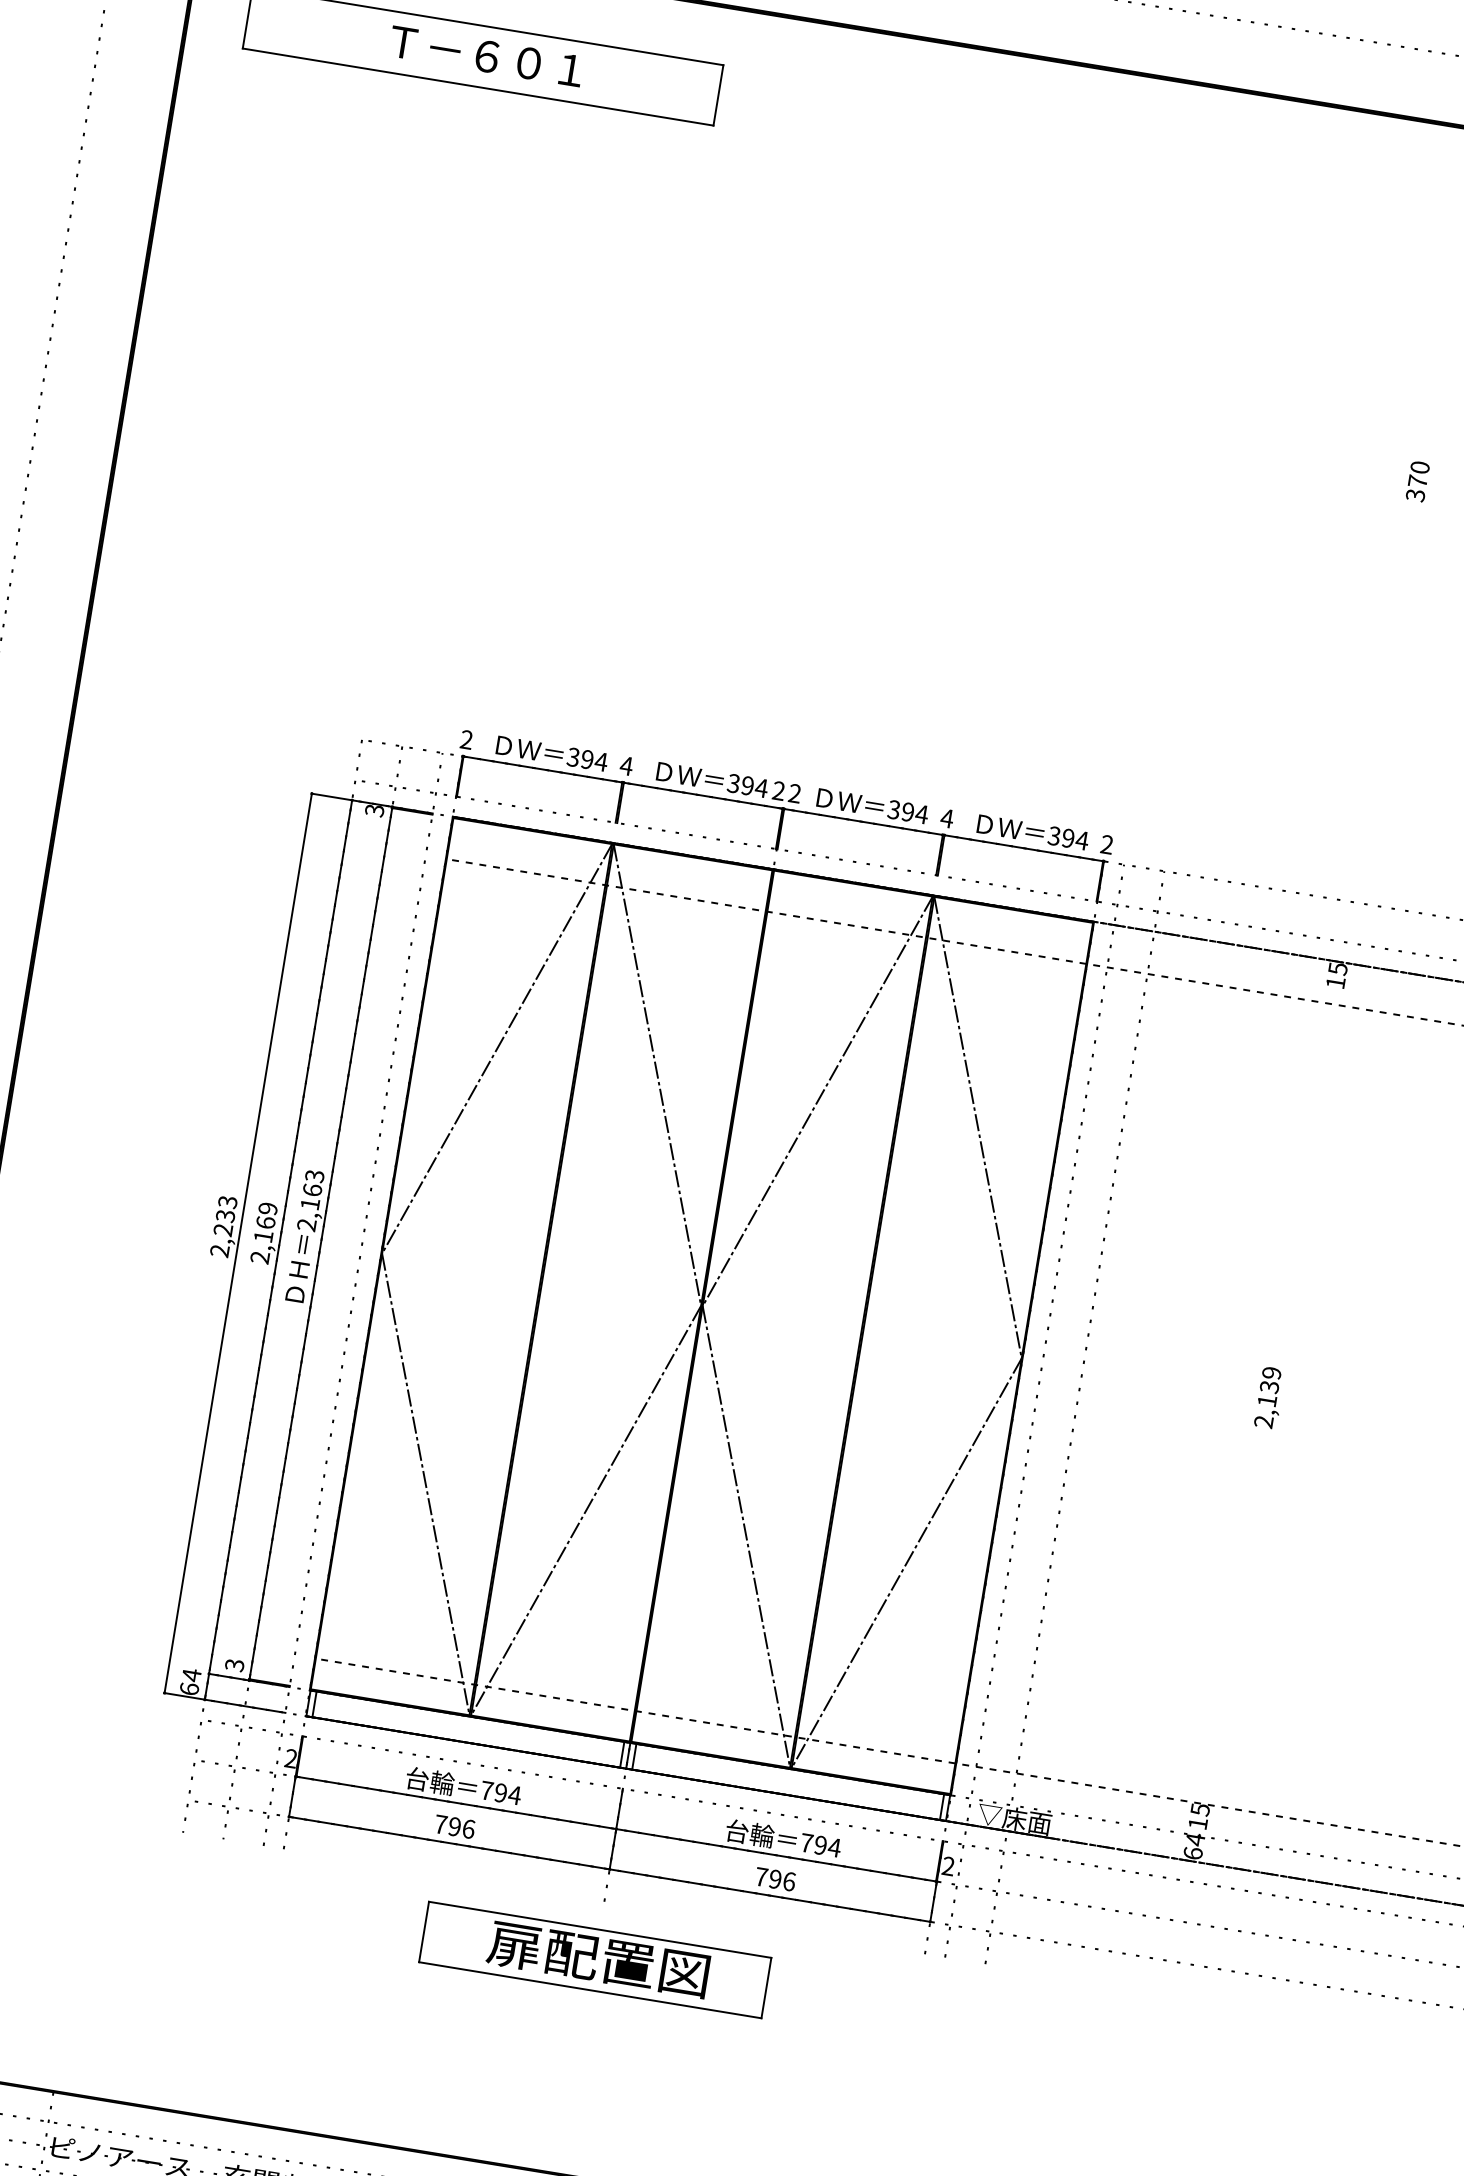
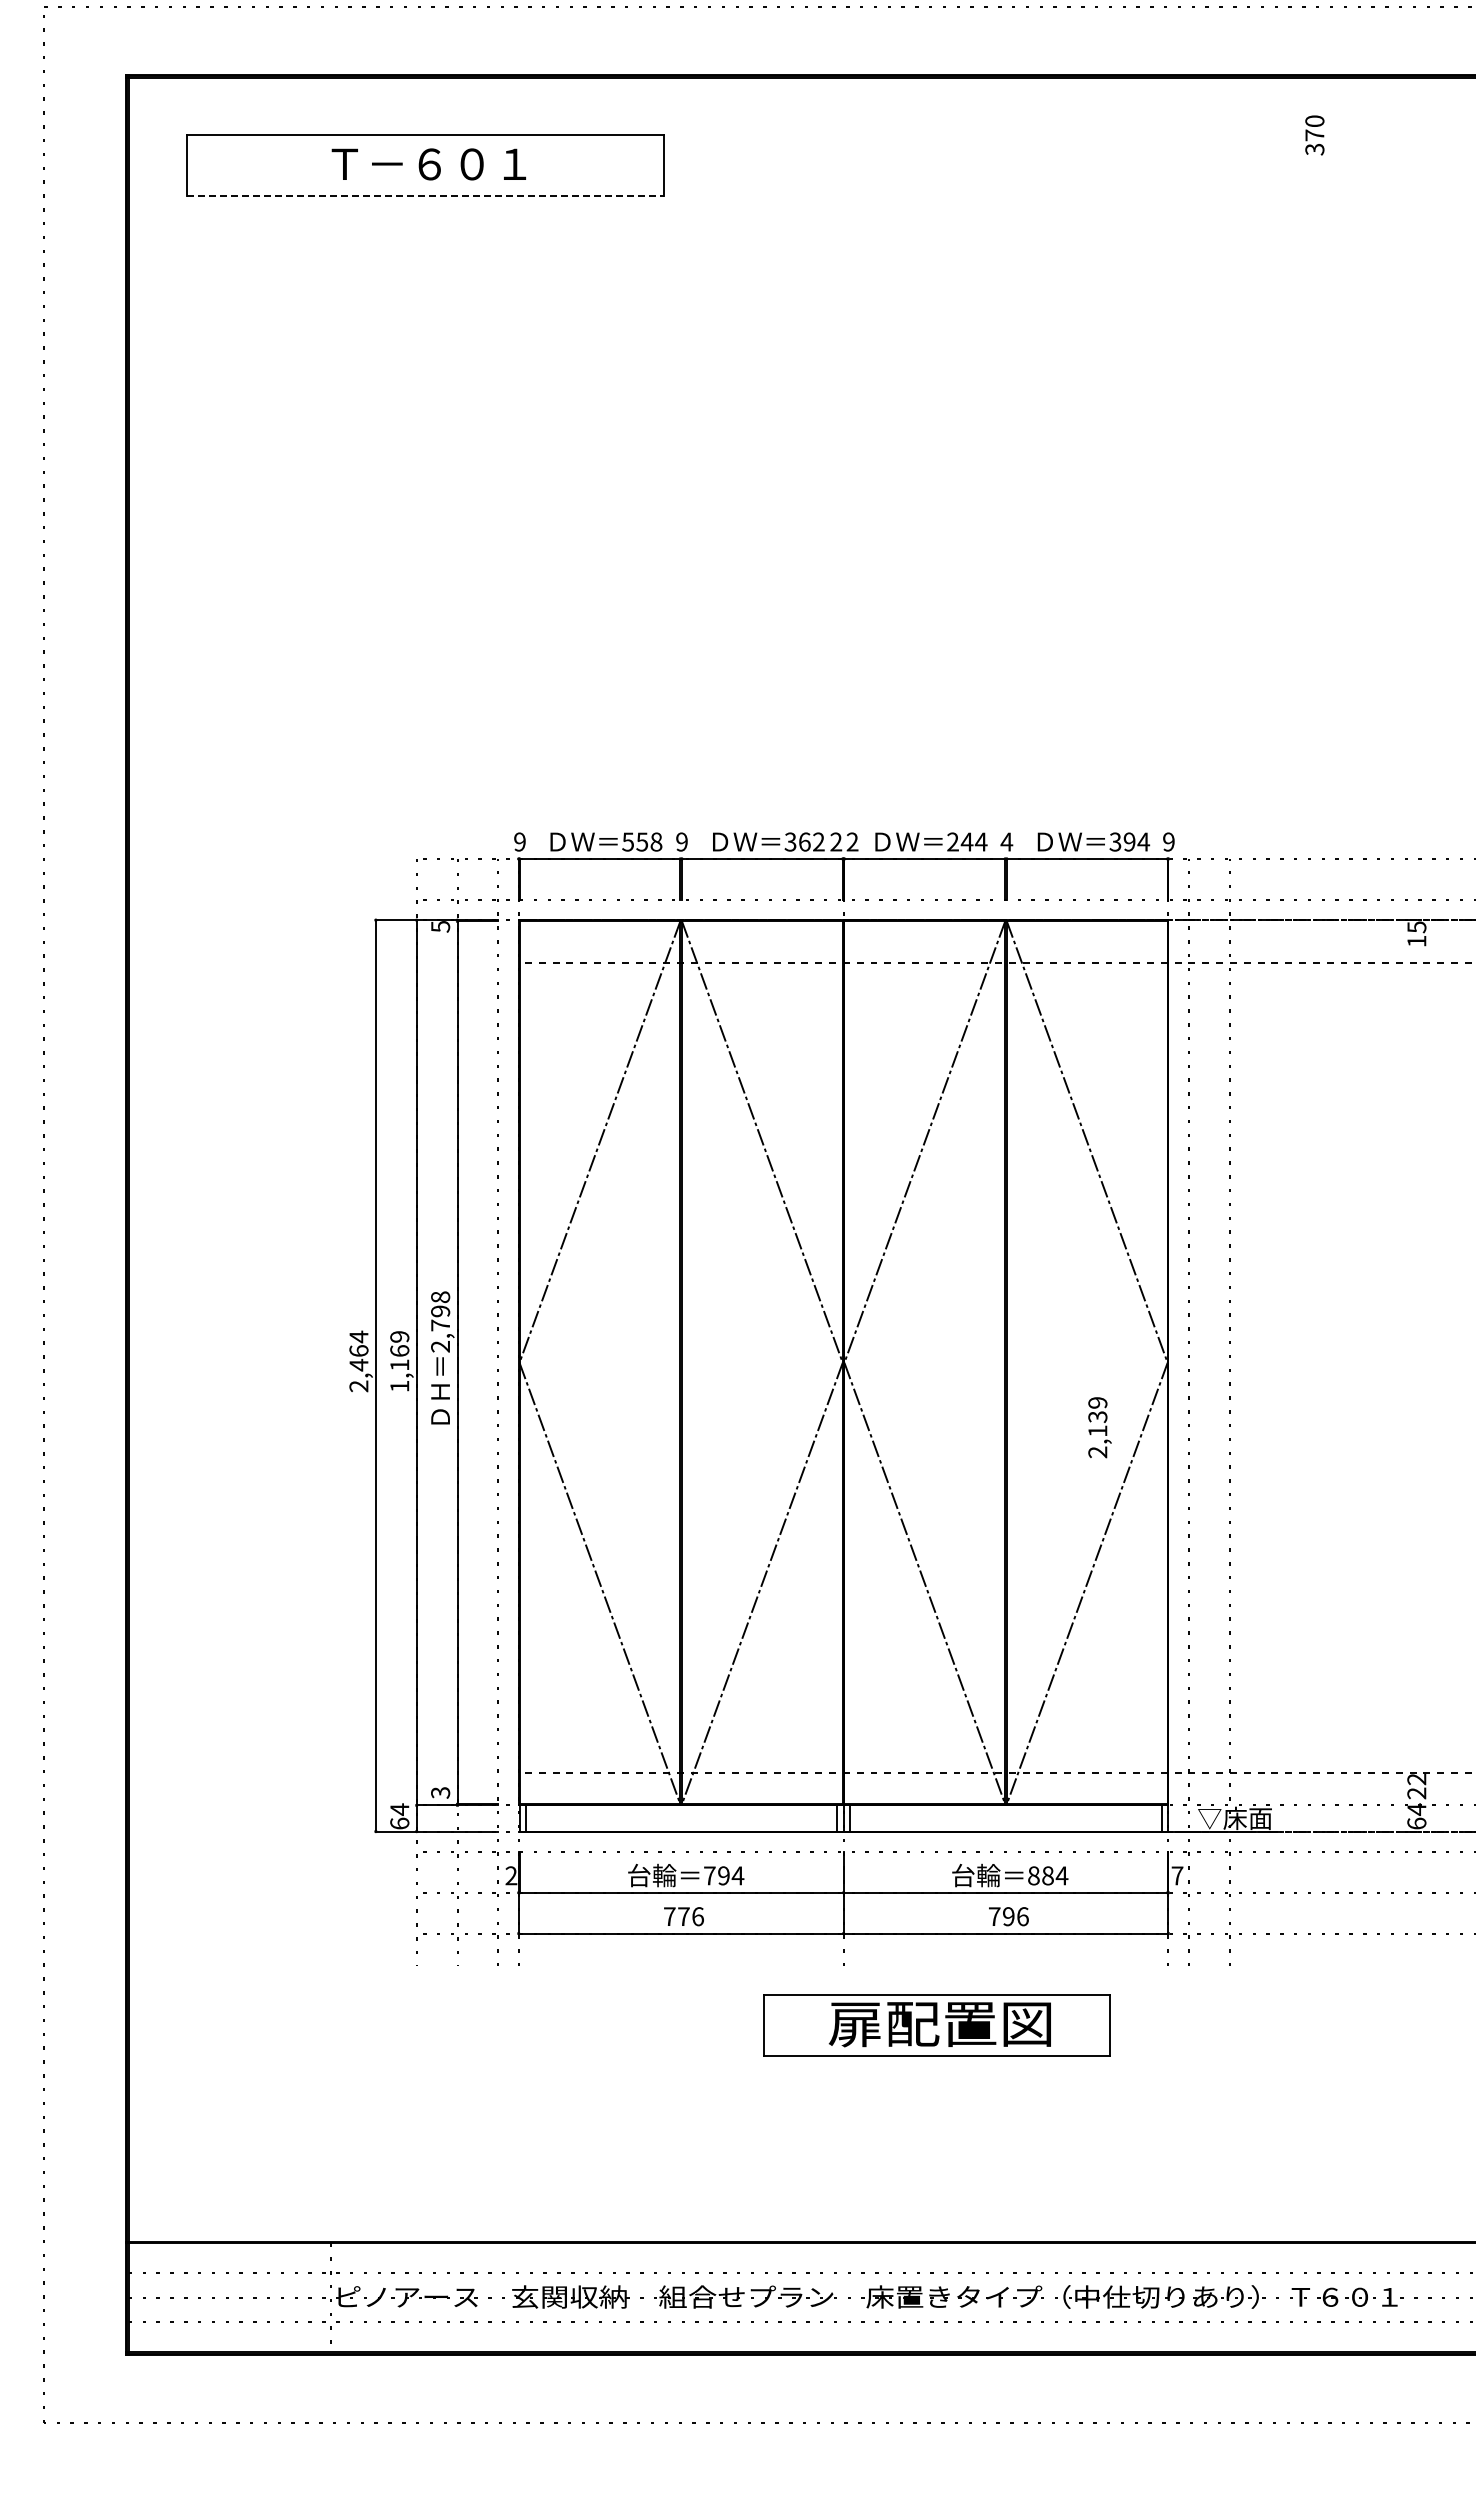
line: (478, 86) -> (426, 195), solid -> dashed
text: (1417, 481) -> (1314, 135), moved
text: (466, 739) -> (519, 841), 2 -> 9
text: (587, 759) -> (642, 841), 394 -> 558
text: (626, 765) -> (681, 841), 4 -> 9
text: (755, 786) -> (812, 841), 394 -> 362
text: (374, 810) -> (440, 926), 3 -> 5
text: (901, 810) -> (960, 841), 394 -> 244
text: (1106, 844) -> (1168, 841), 2 -> 9
text: (312, 1190) -> (440, 1311), 2,163 -> 2,798
text: (225, 1215) -> (358, 1350), 2,233 -> 2,464
text: (259, 1257) -> (399, 1386), 2,169 -> 1,169
text: (1269, 1397) -> (1099, 1427), moved
text: (1198, 1816) -> (1416, 1786), 15 -> 22
text: (454, 1826) -> (683, 1916), 796 -> 776
text: (813, 1843) -> (1040, 1875), 794 -> 884
text: (948, 1865) -> (1177, 1875), 2 -> 7
part: (594, 1960) -> (936, 2025), moved

